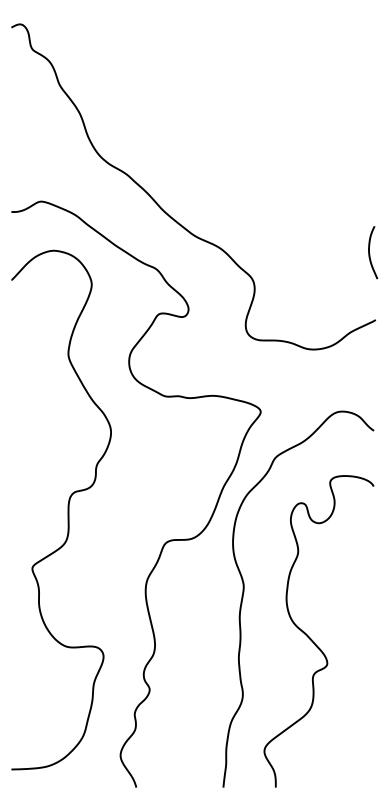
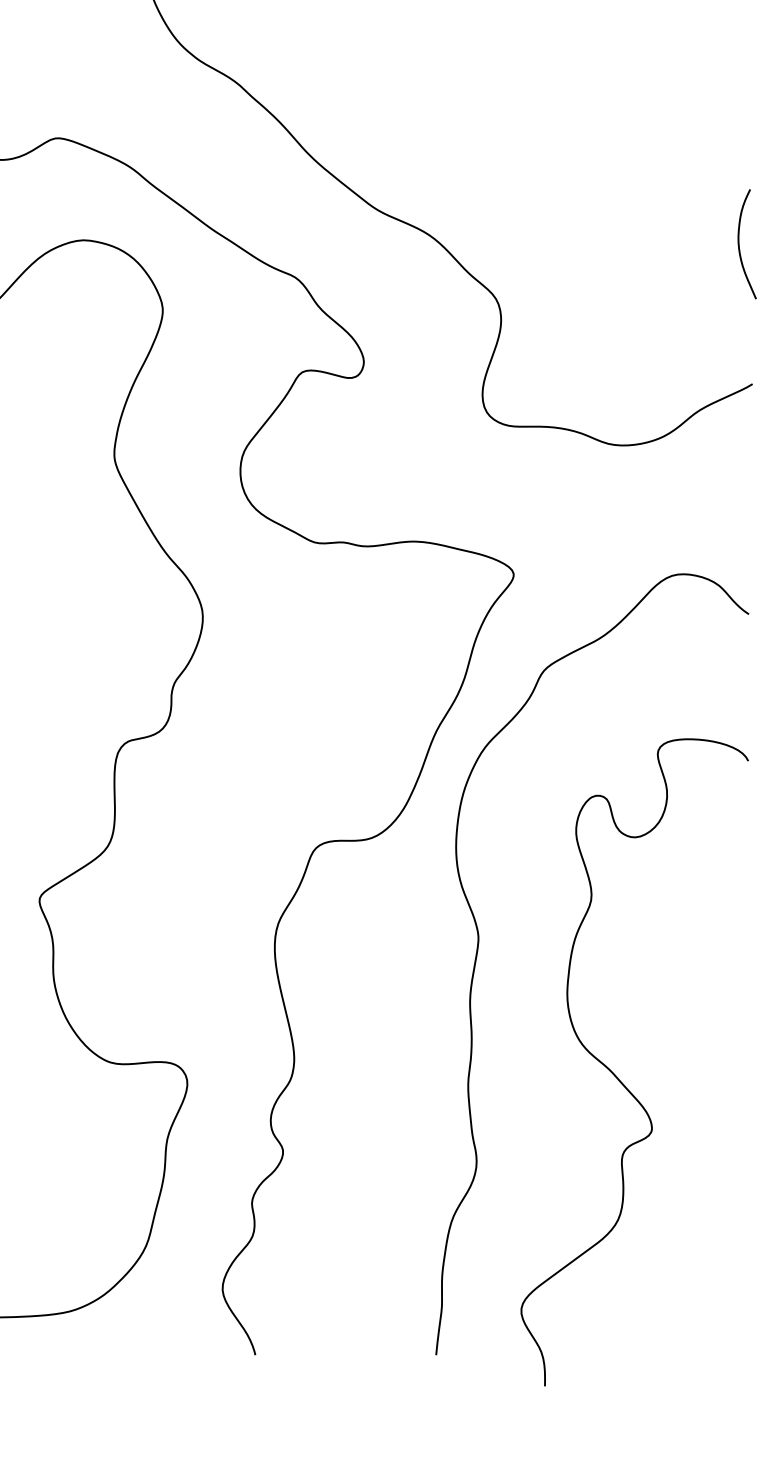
curve: (311, 638) -> (619, 1076), moved

